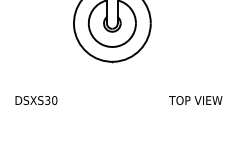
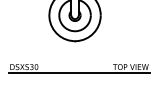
line: (119, 110) -> (79, 73), added

